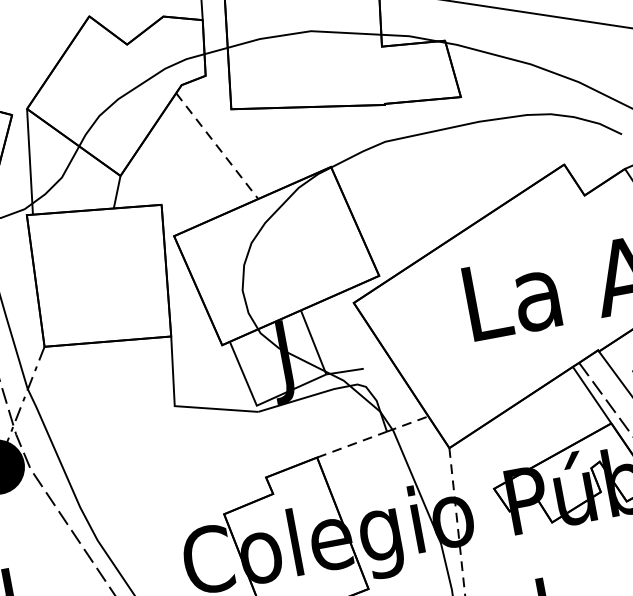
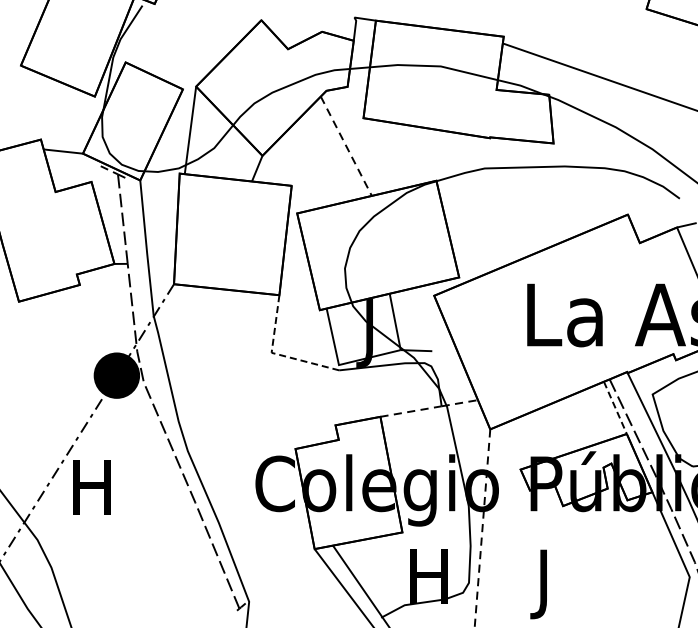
line: (592, 394) -> (615, 407), solid -> dashed
line: (180, 407) -> (276, 354), solid -> dashed

